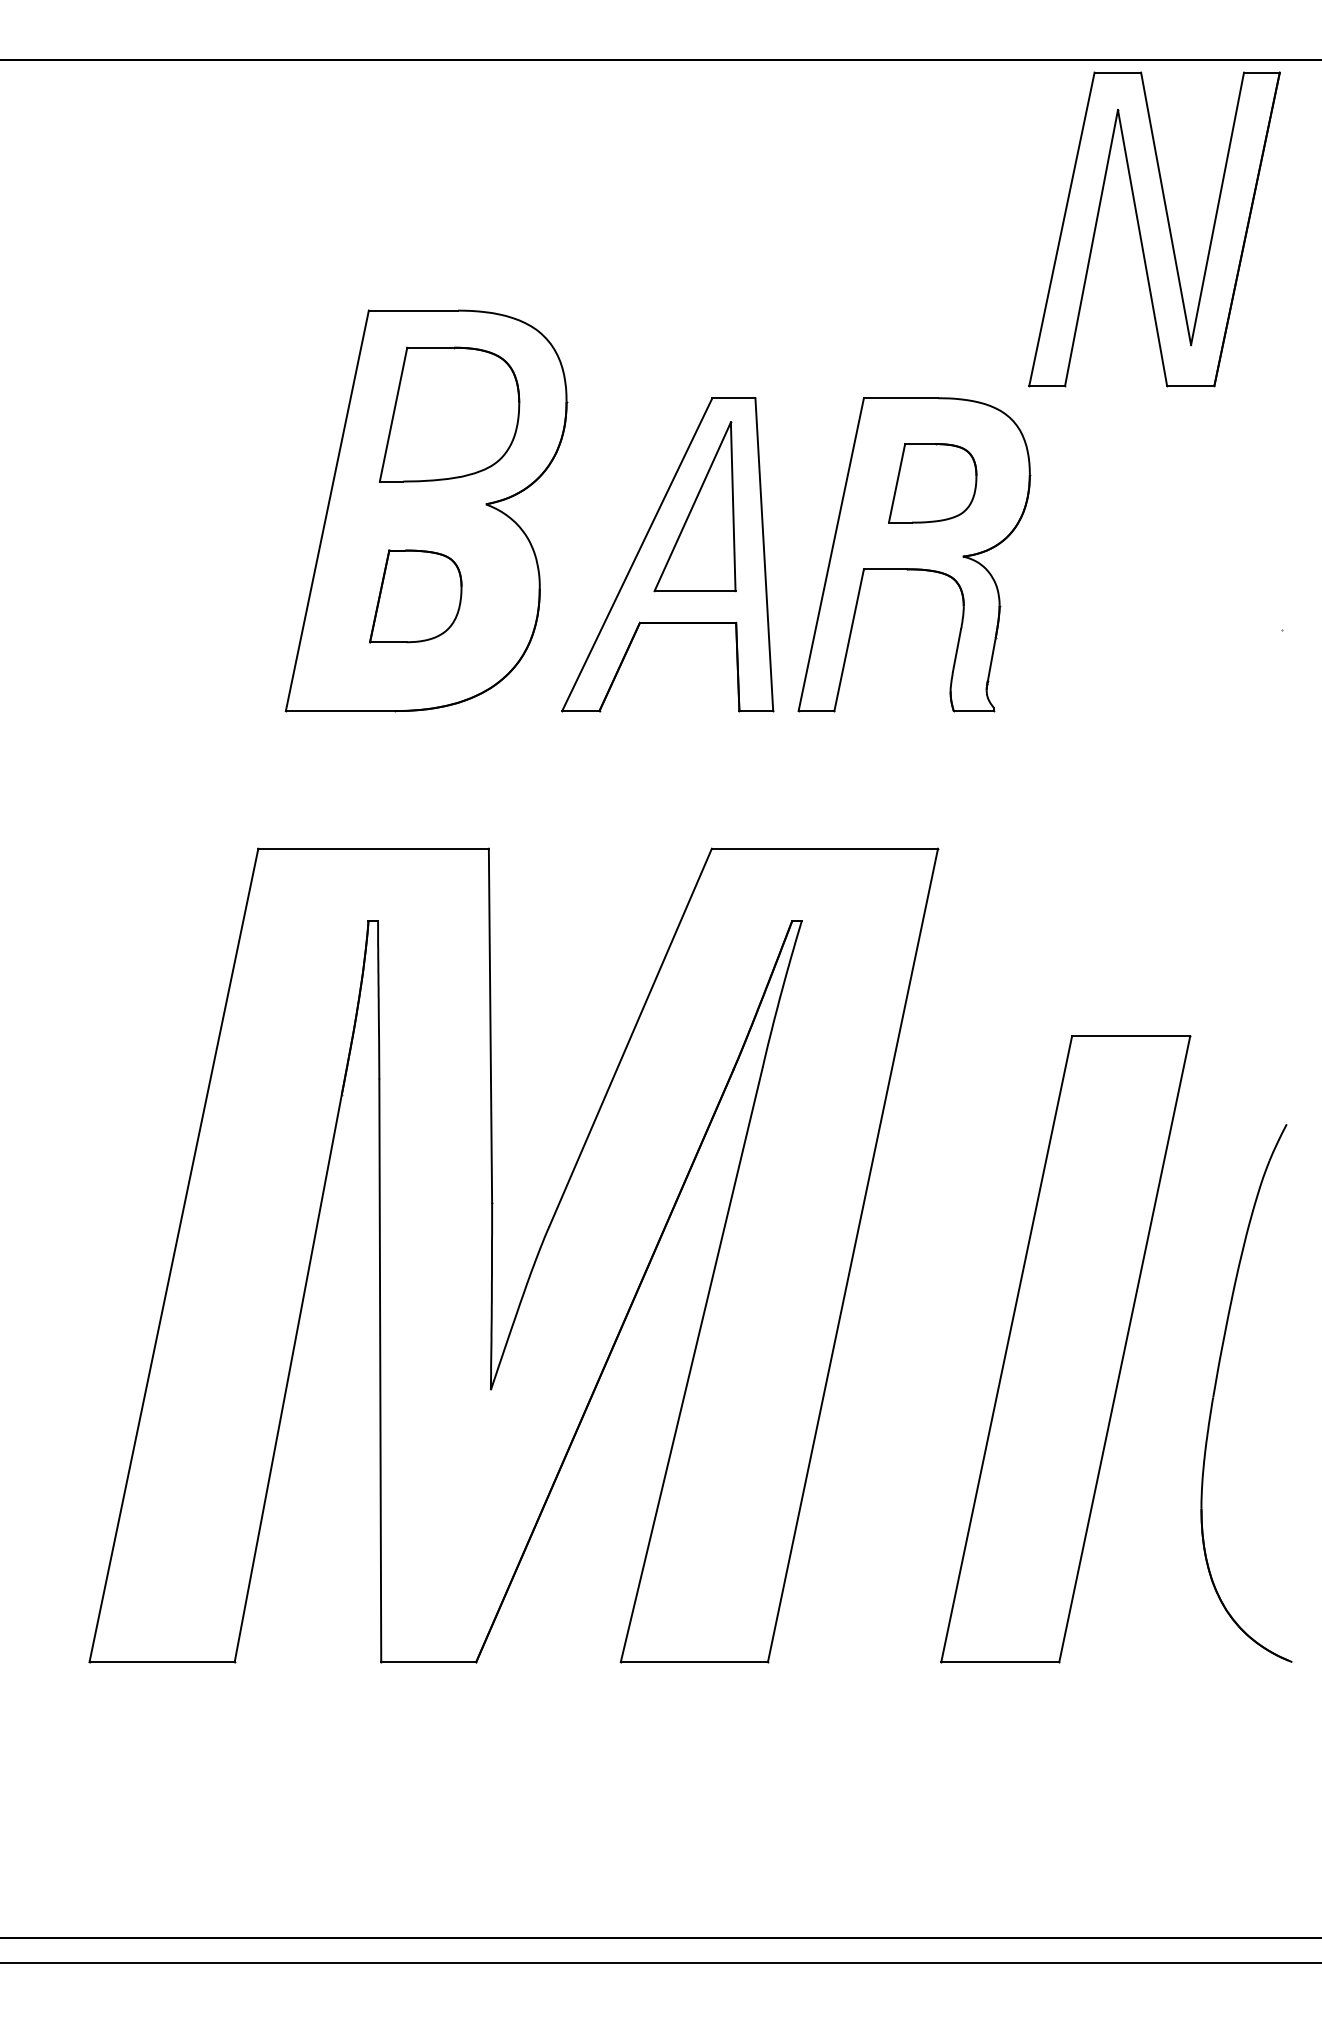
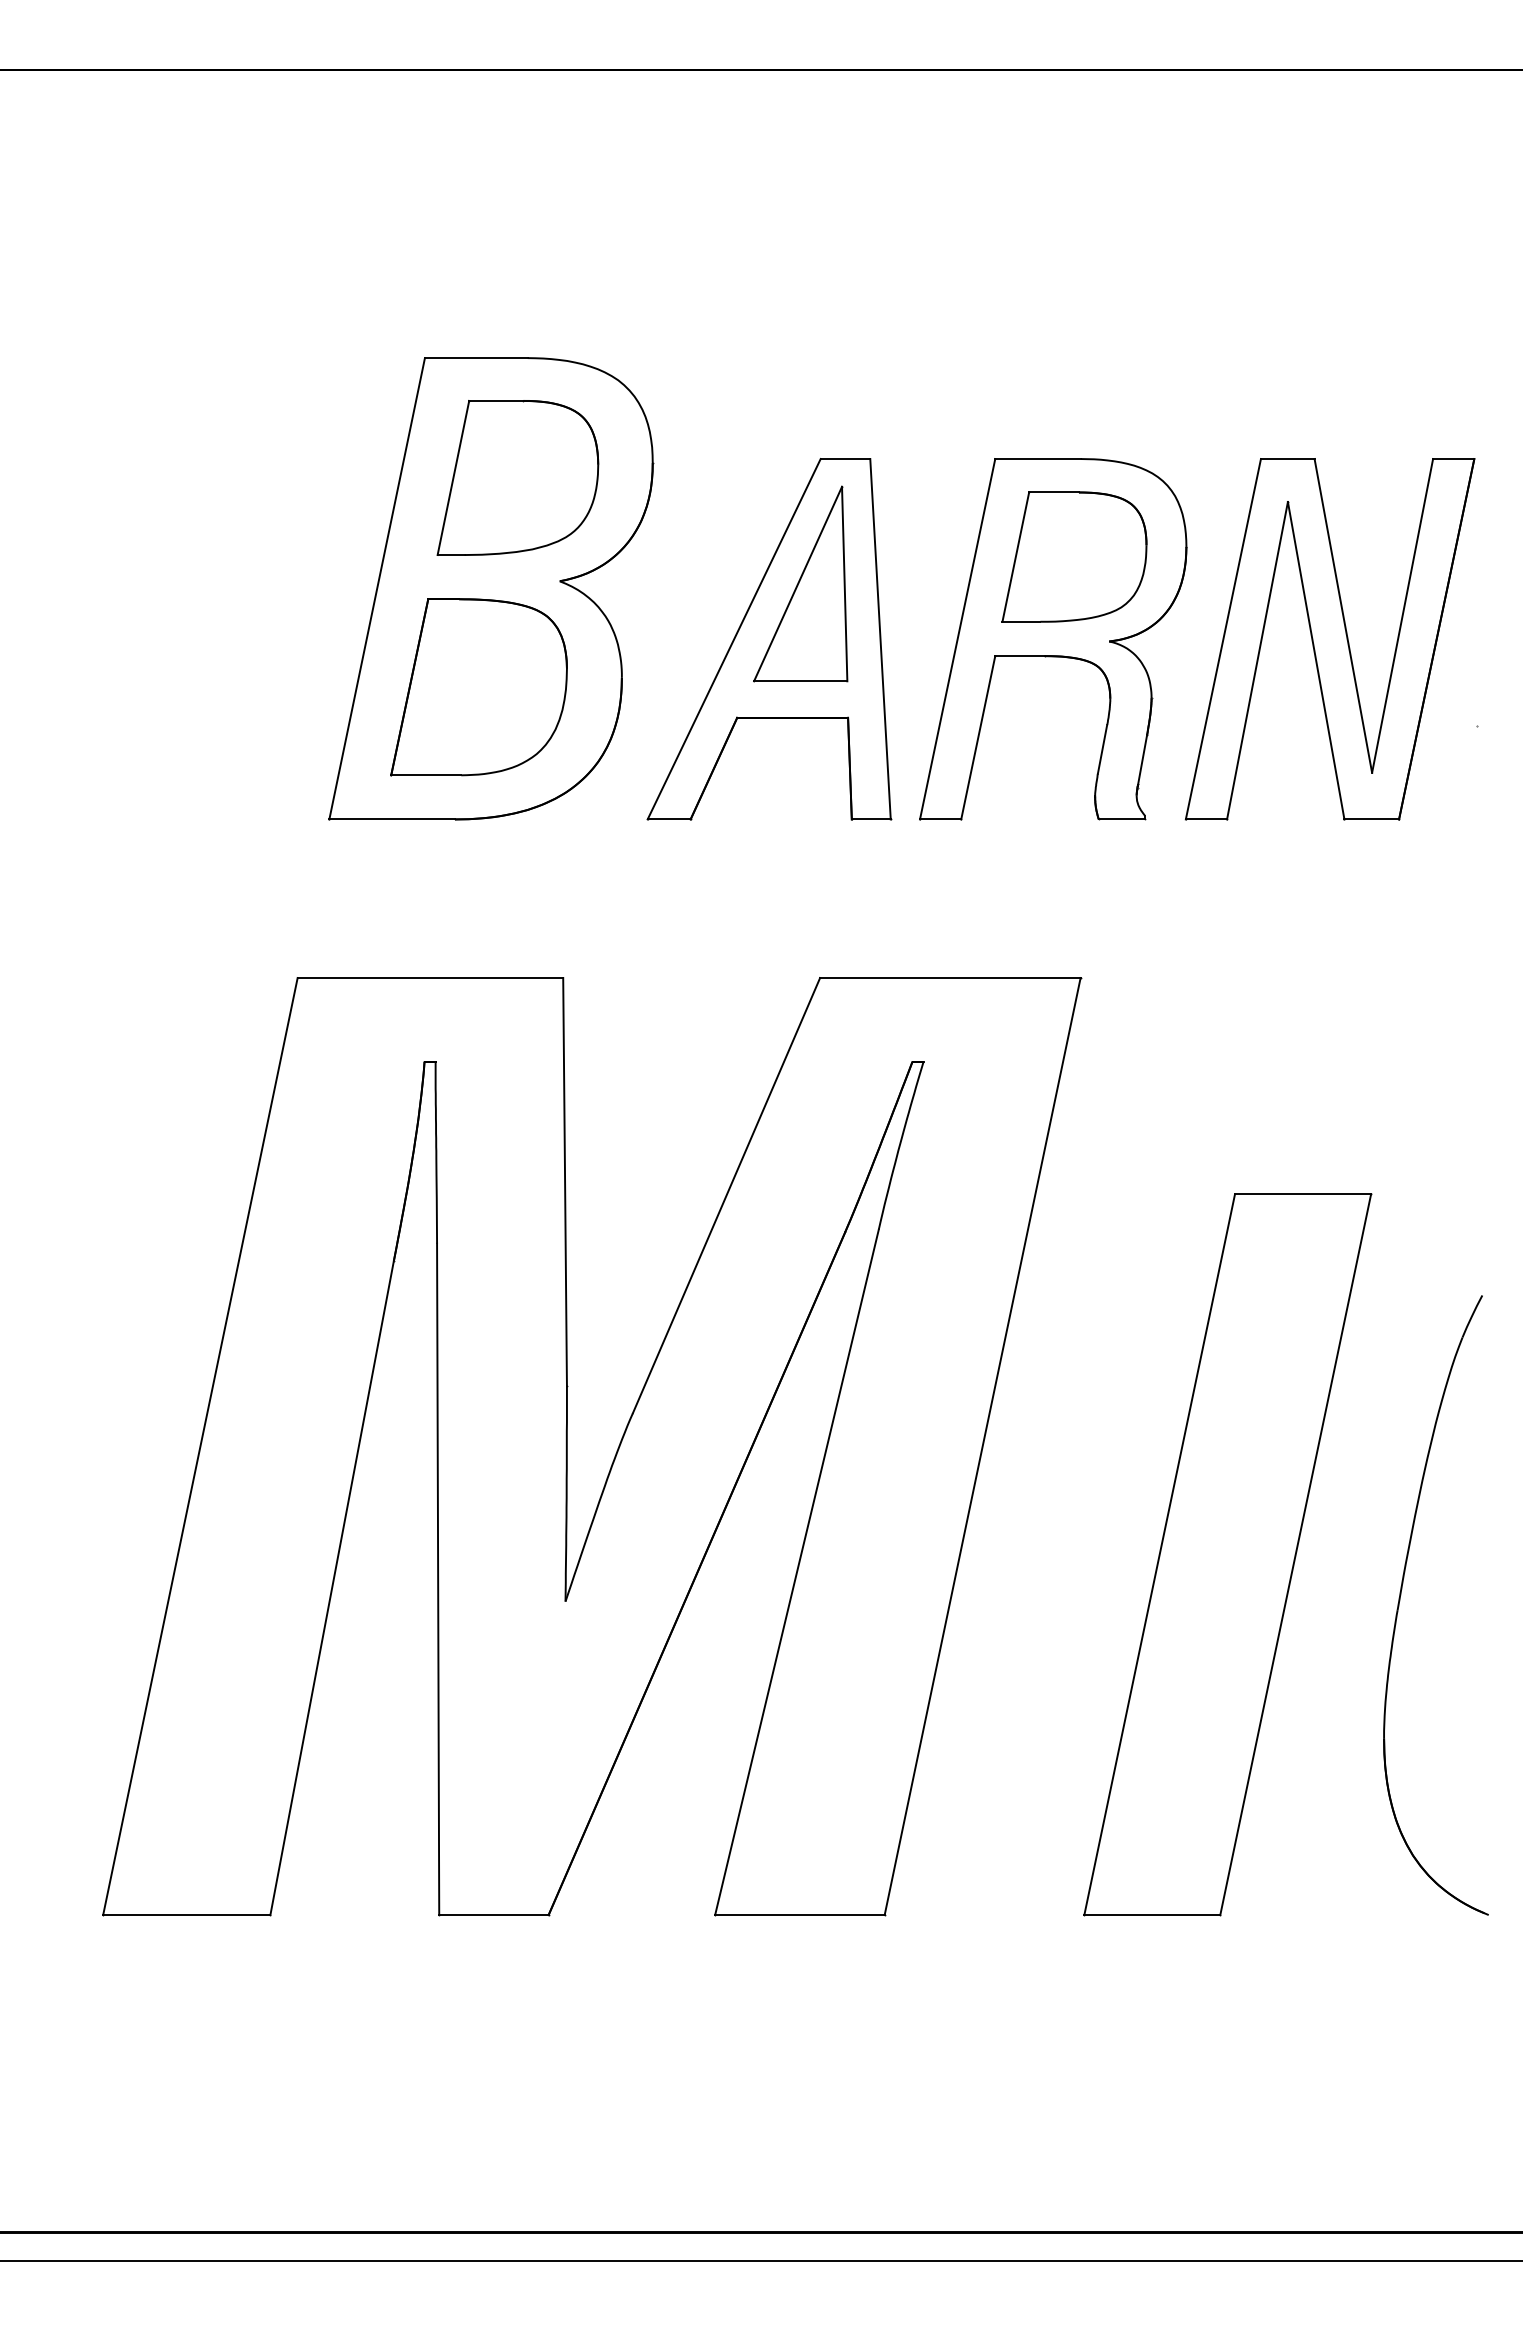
part: (1154, 229) -> (1329, 639), moved
part: (932, 482) -> (1074, 556), size x1.43
part: (415, 596) -> (478, 687), size x1.67

